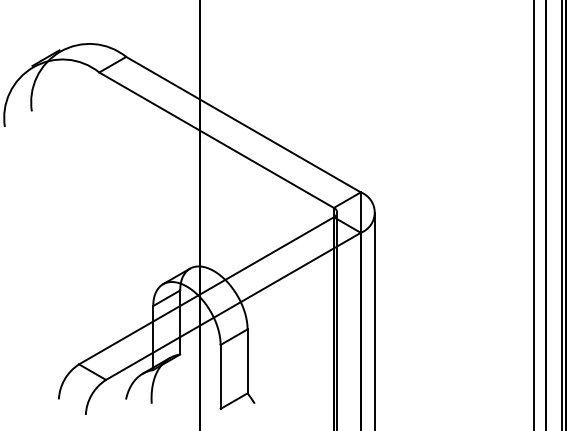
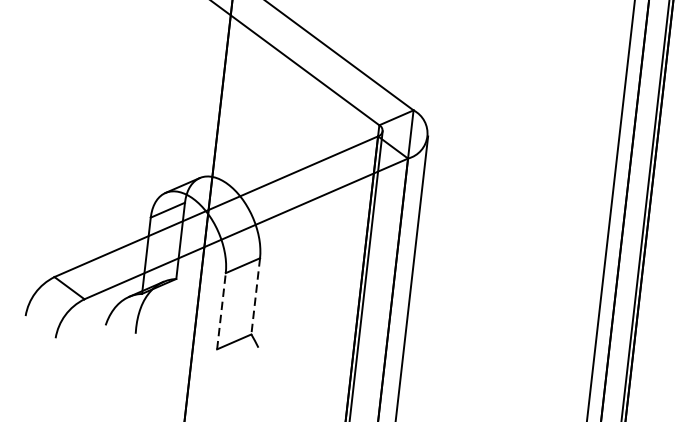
line: (247, 361) -> (255, 296), solid -> dashed
line: (220, 376) -> (221, 310), solid -> dashed

